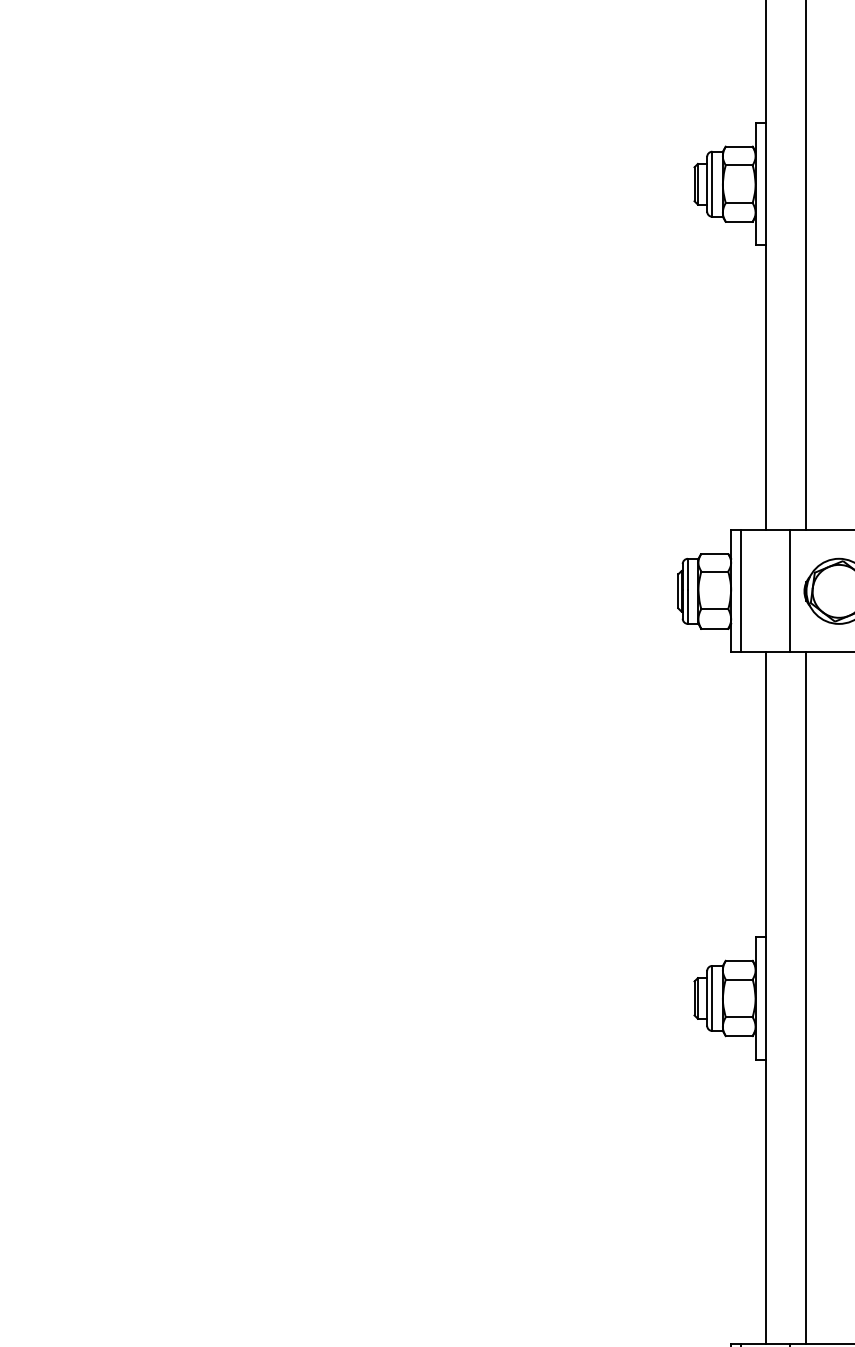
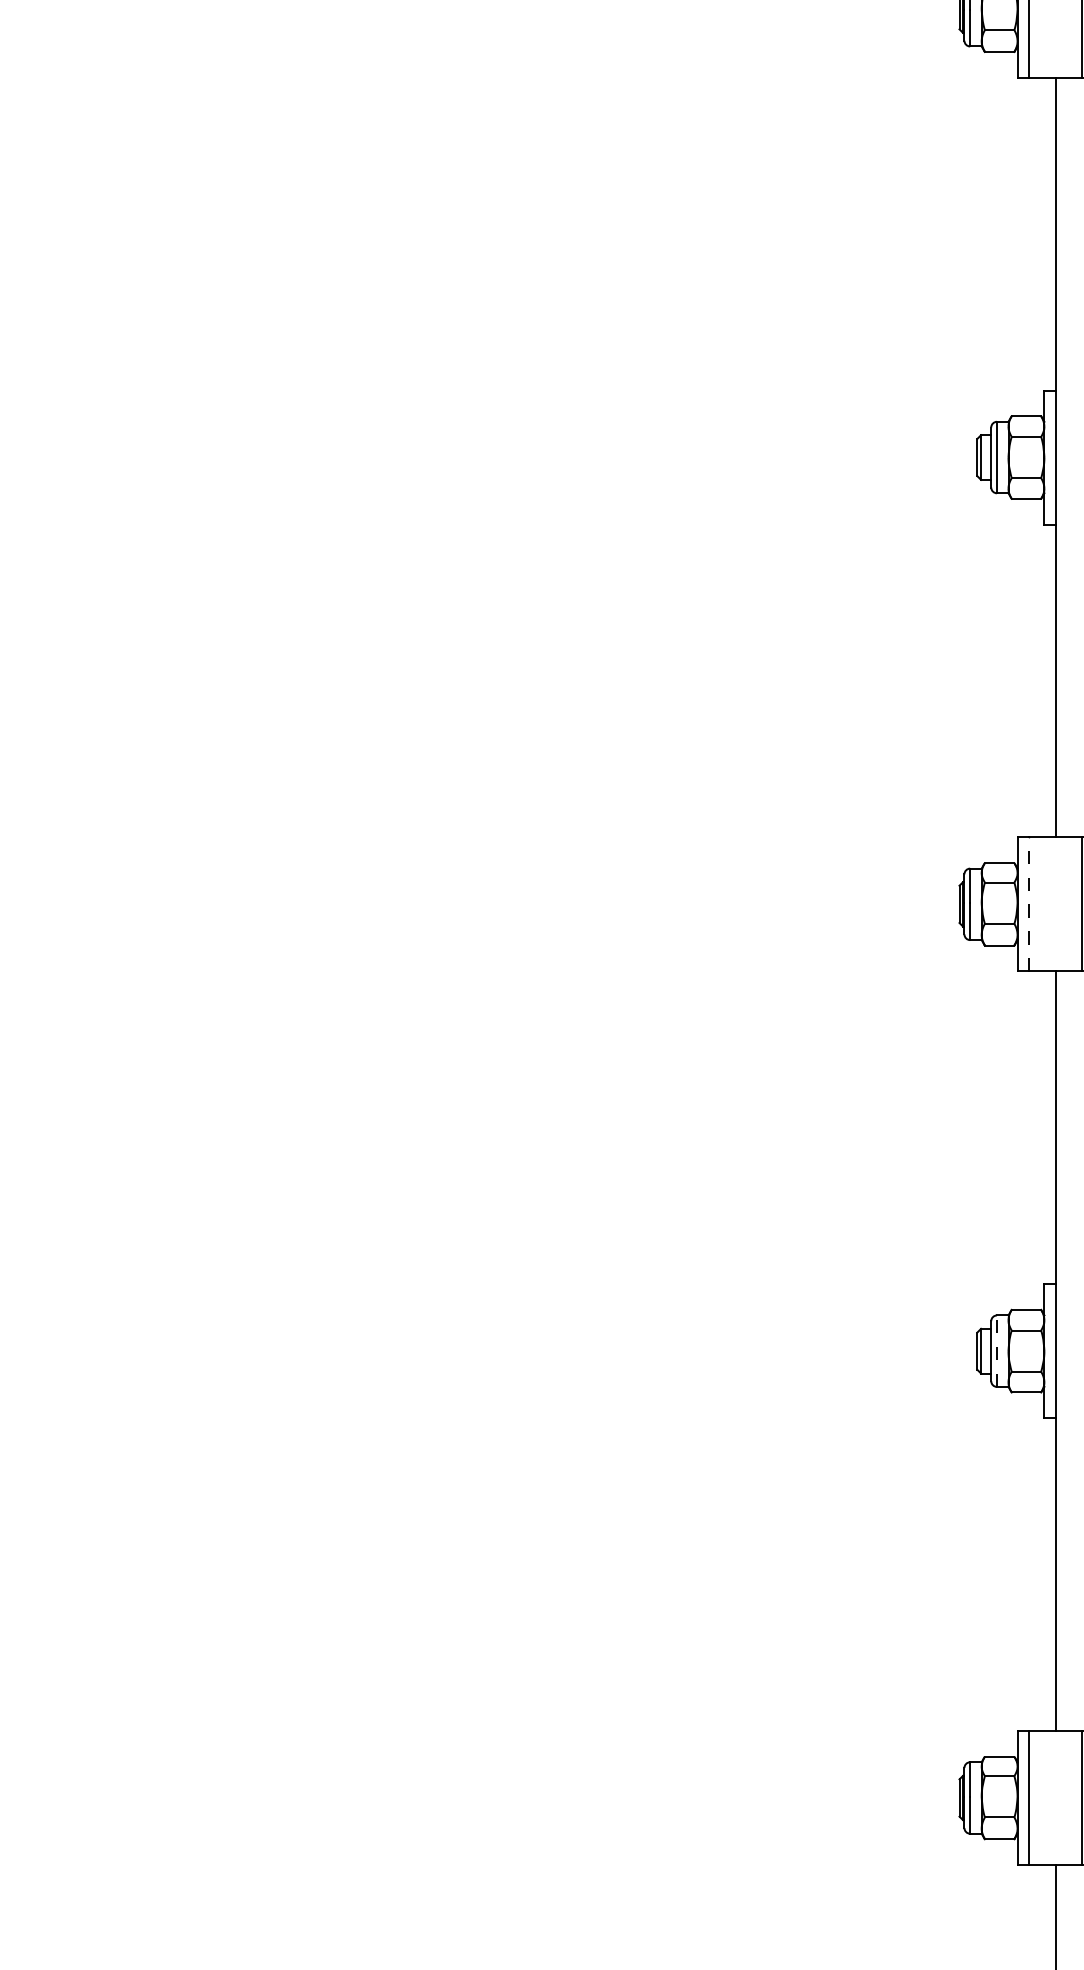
line: (741, 590) -> (1028, 903), solid -> dashed
line: (711, 998) -> (996, 1351), solid -> dashed

